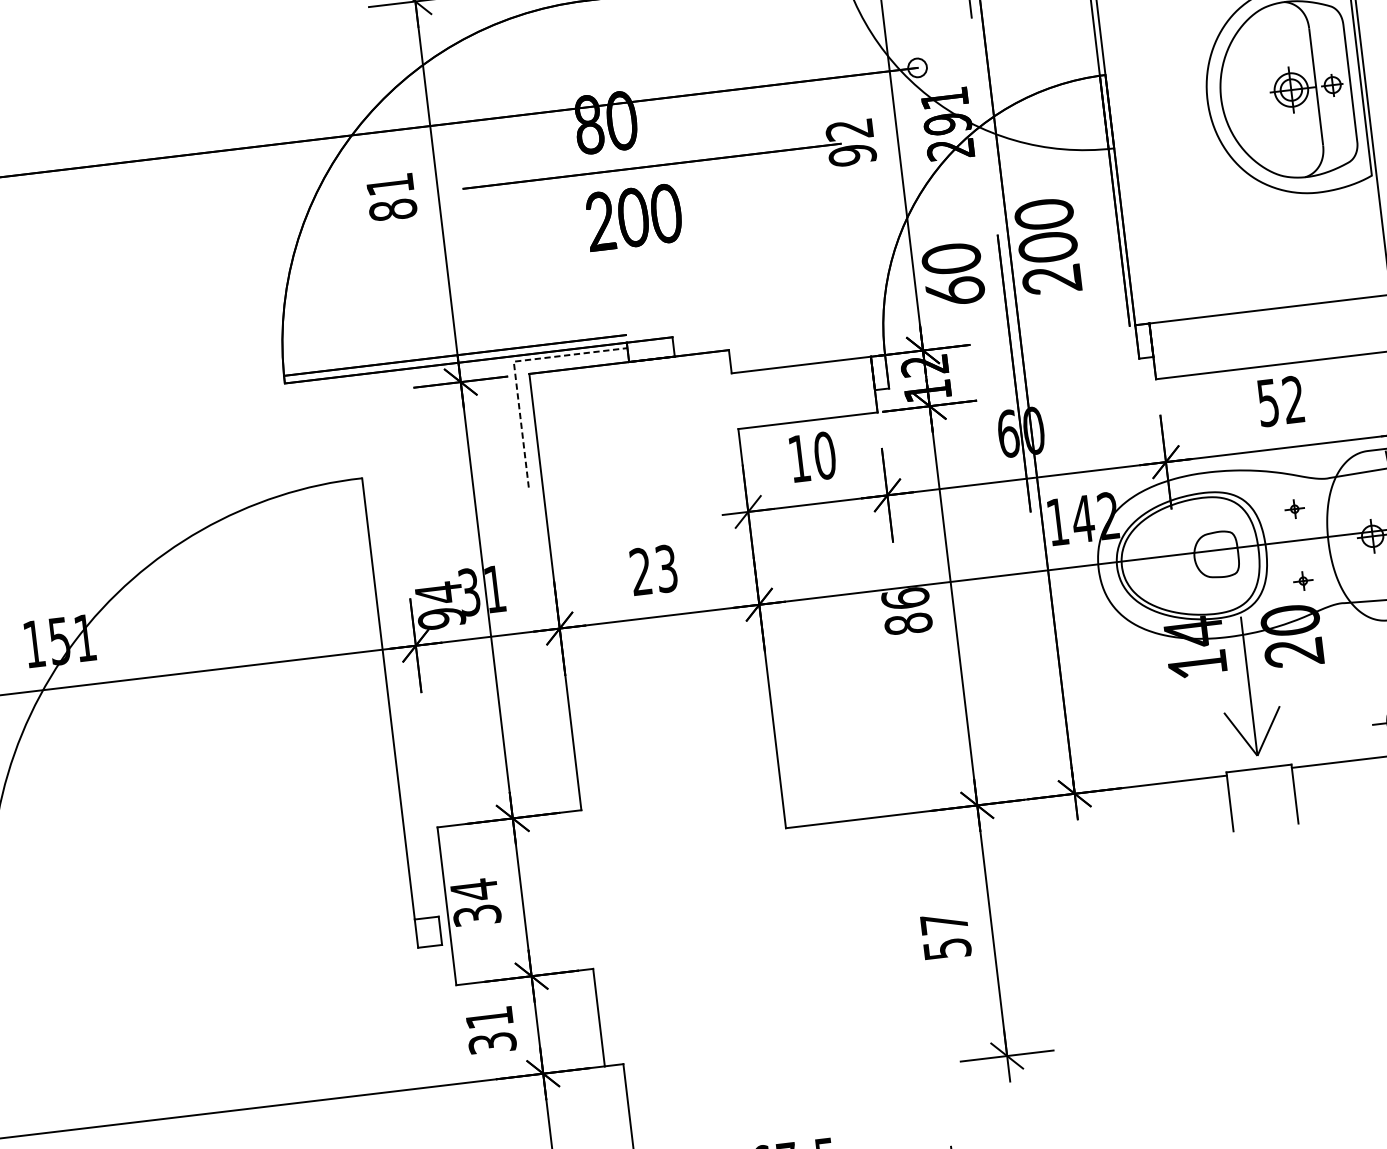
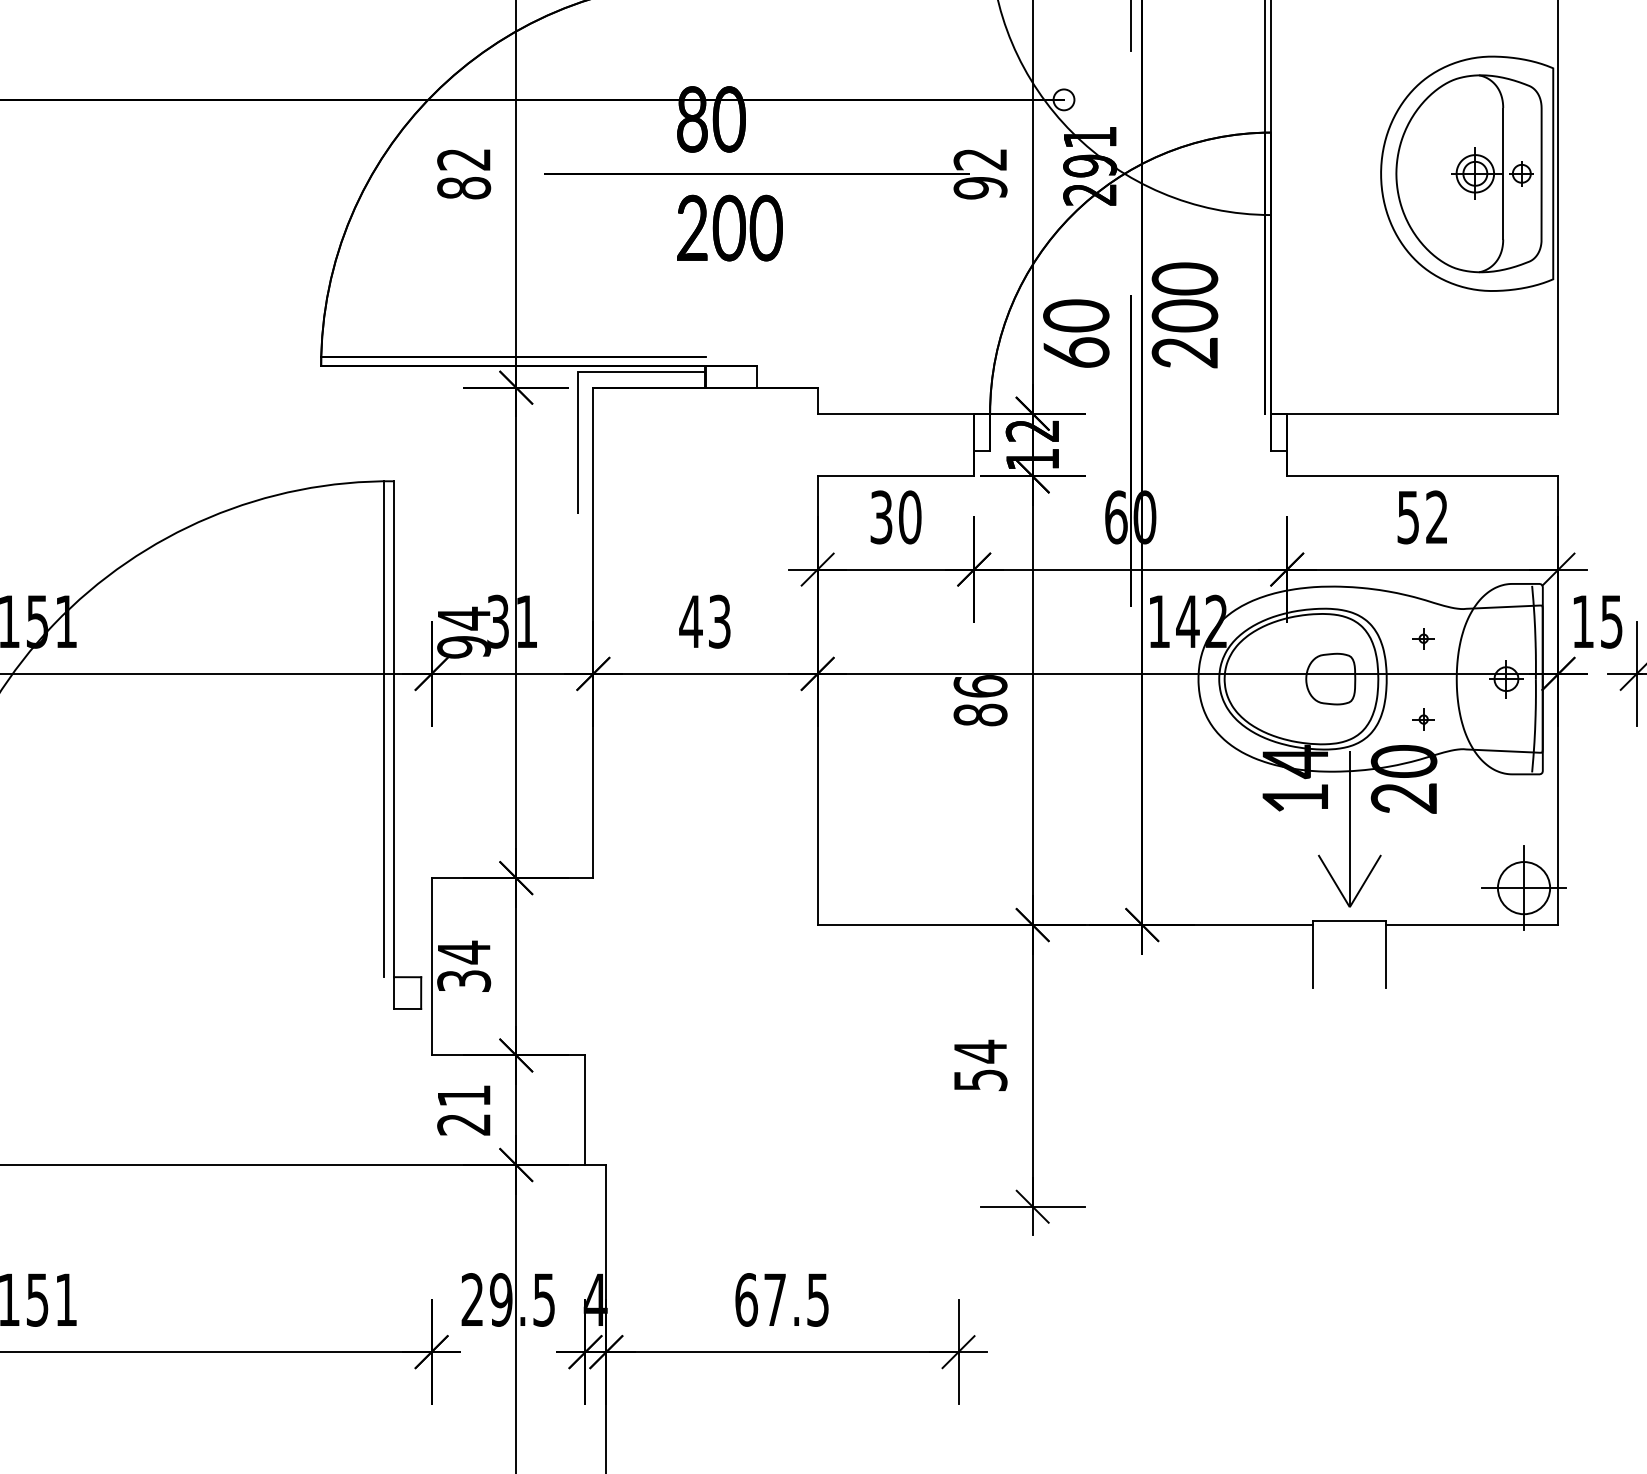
text: (389, 184) -> (463, 159), 81 -> 82
line: (514, 367) -> (577, 378), dashed -> solid
text: (799, 458) -> (881, 517), 10 -> 30
text: (640, 570) -> (690, 620), 23 -> 43
line: (378, 700) -> (383, 729), added
text: (944, 923) -> (980, 1051), 57 -> 54
text: (492, 1043) -> (464, 1124), 31 -> 21

